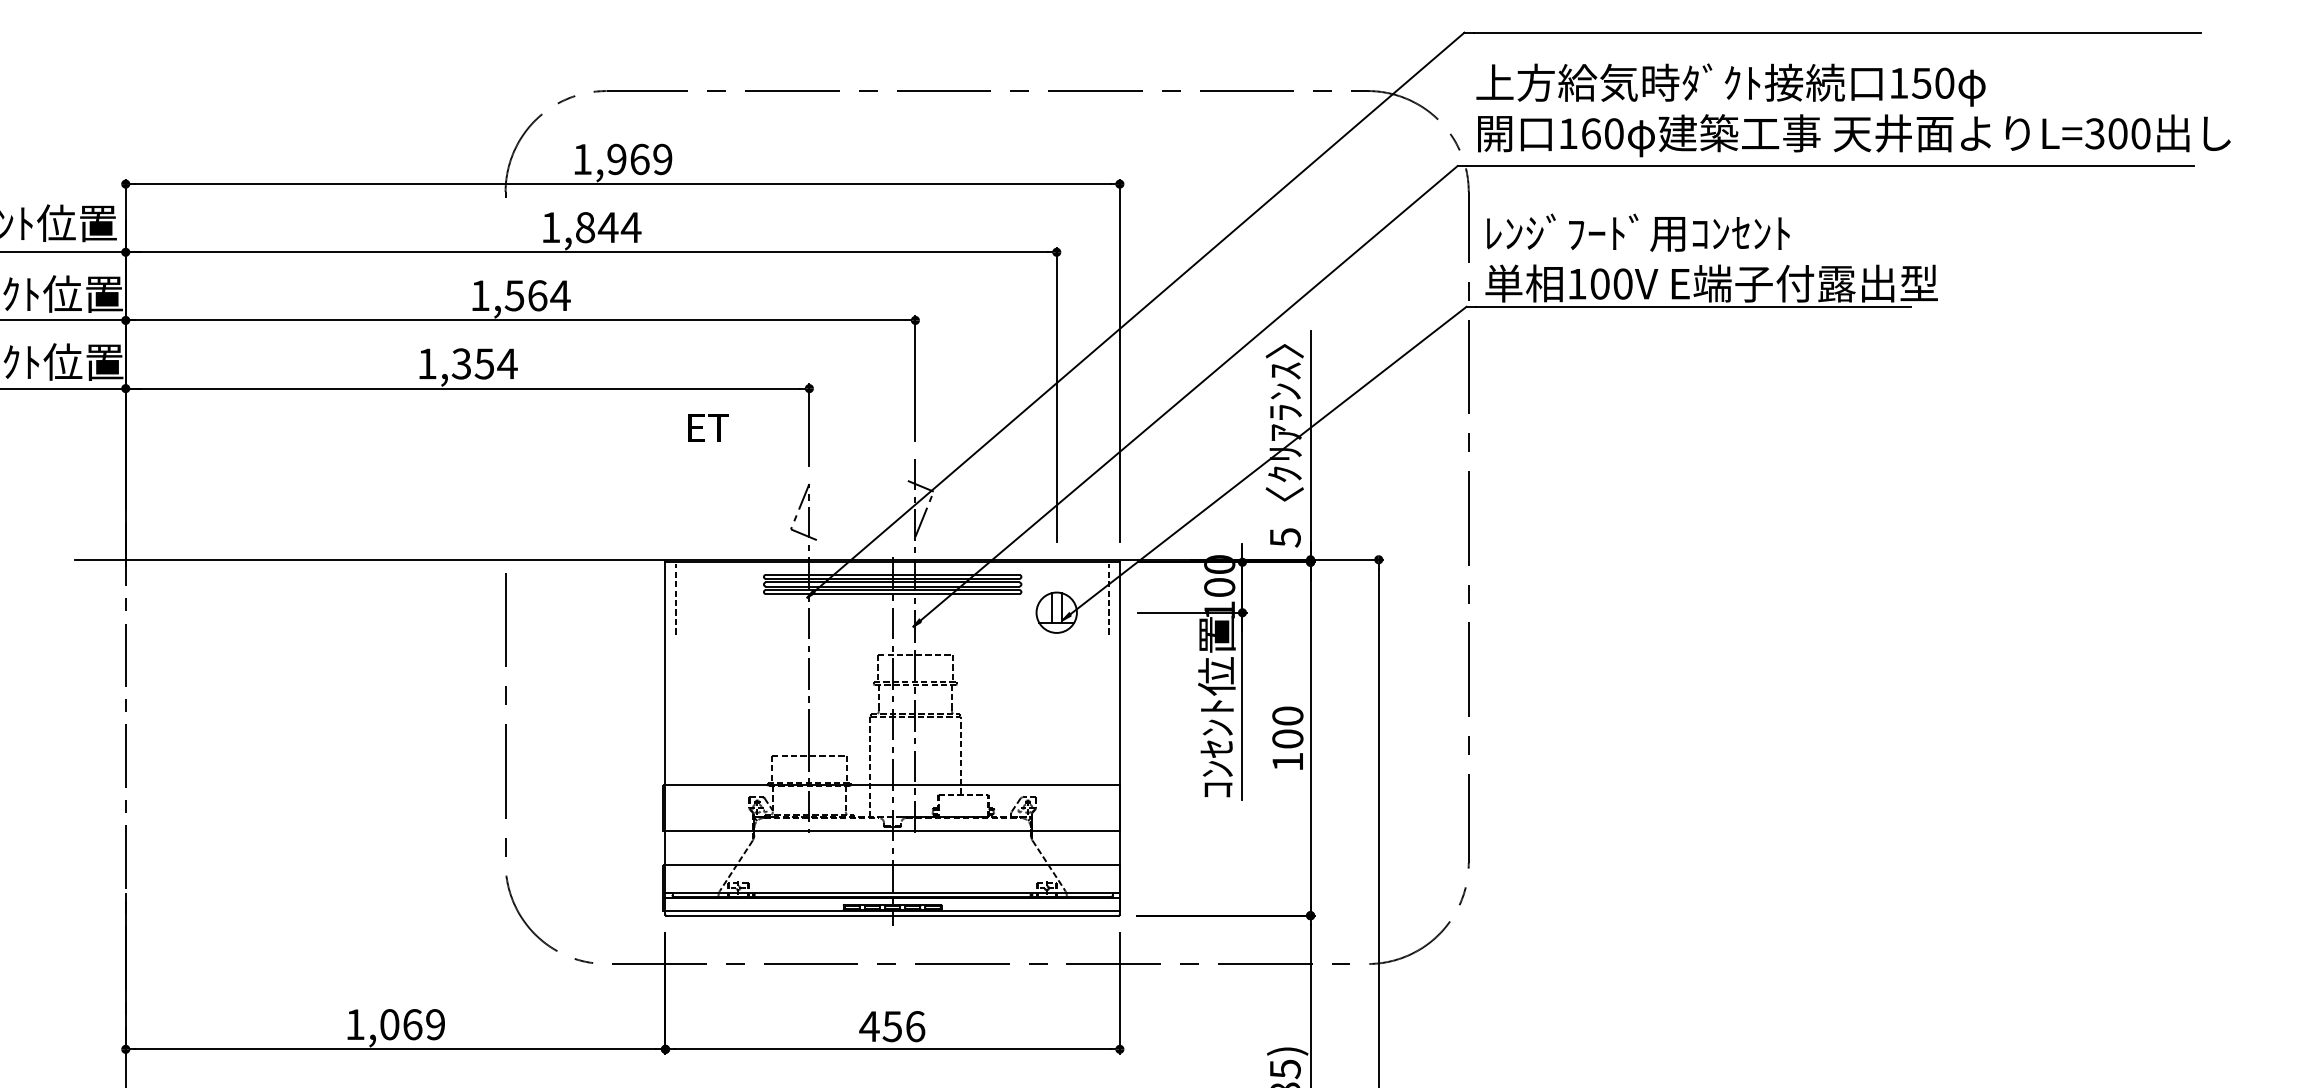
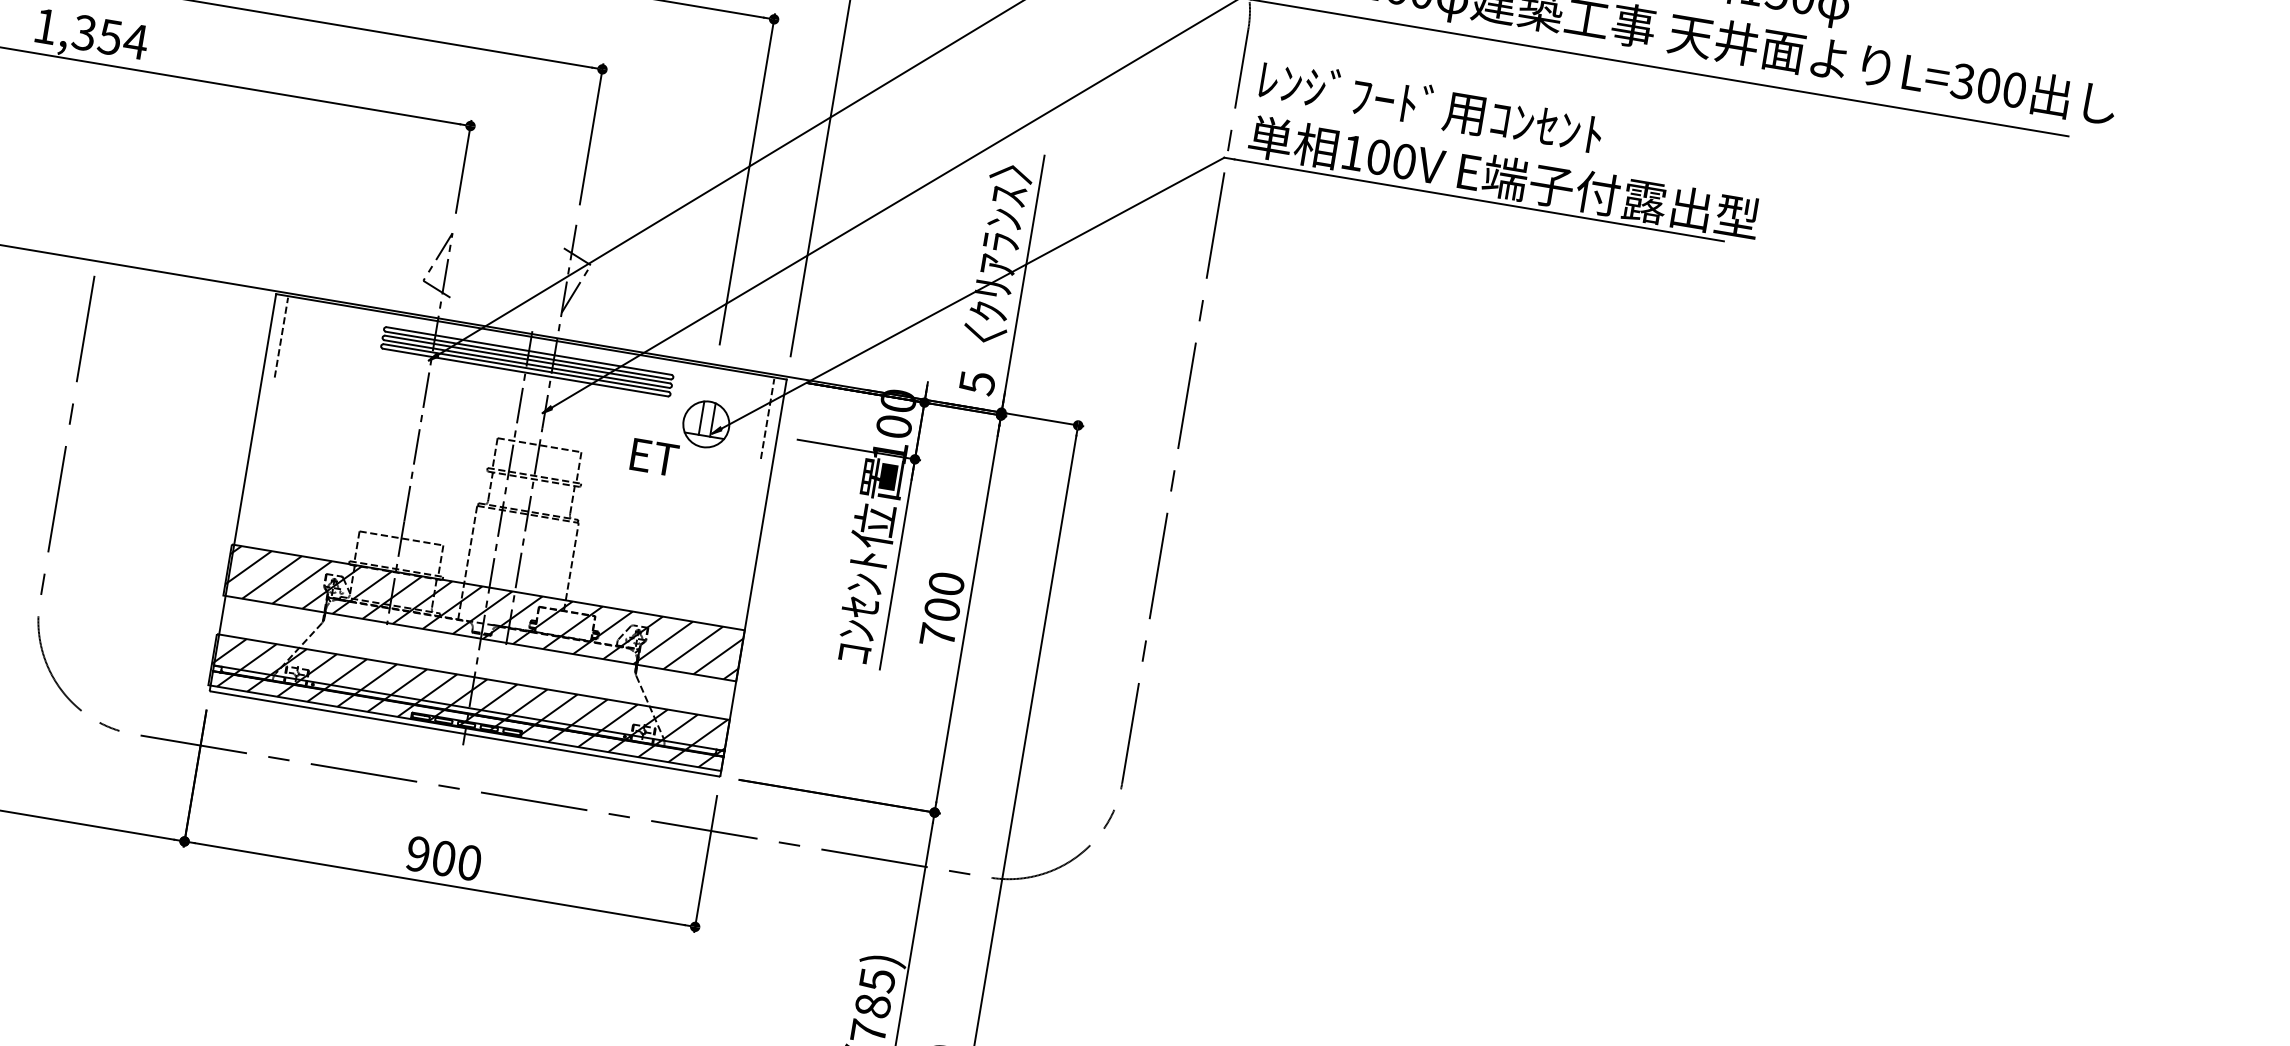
text: (708, 427) -> (654, 457), moved
text: (1287, 761) -> (937, 634), 100 -> 700
hatch: (891, 807) -> (484, 612), added
hatch: (891, 887) -> (468, 702), added
text: (892, 1026) -> (443, 858), 456 -> 900

